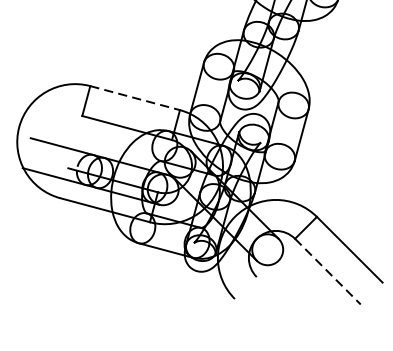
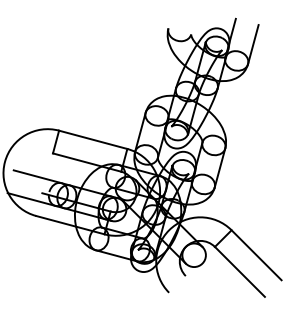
line: (135, 97) -> (93, 139), dashed -> solid
line: (328, 272) -> (240, 272), dashed -> solid

